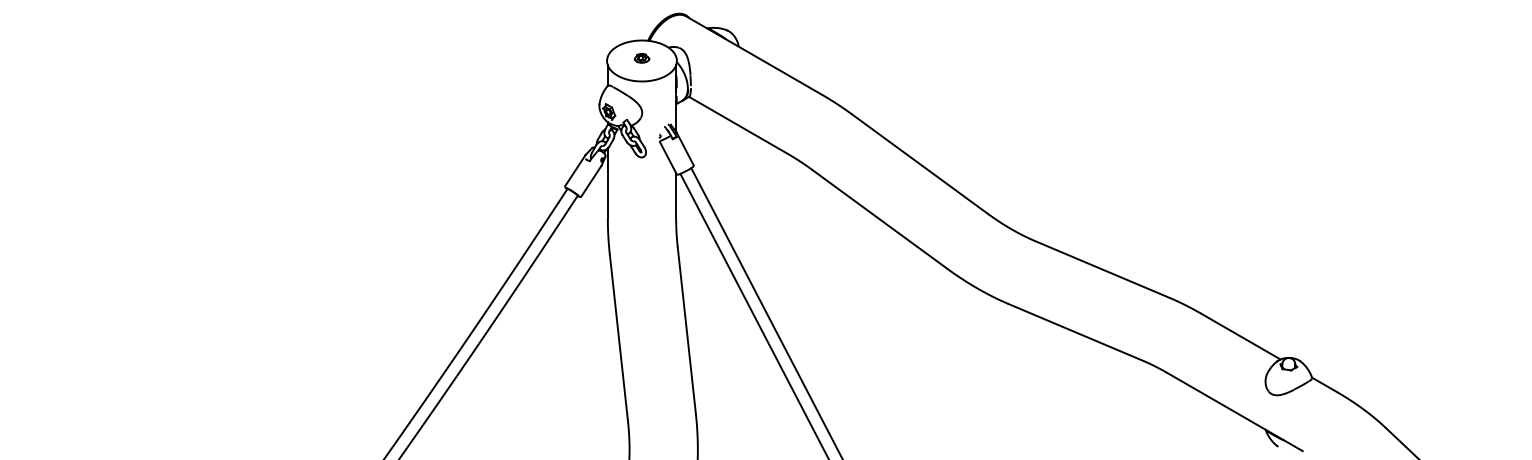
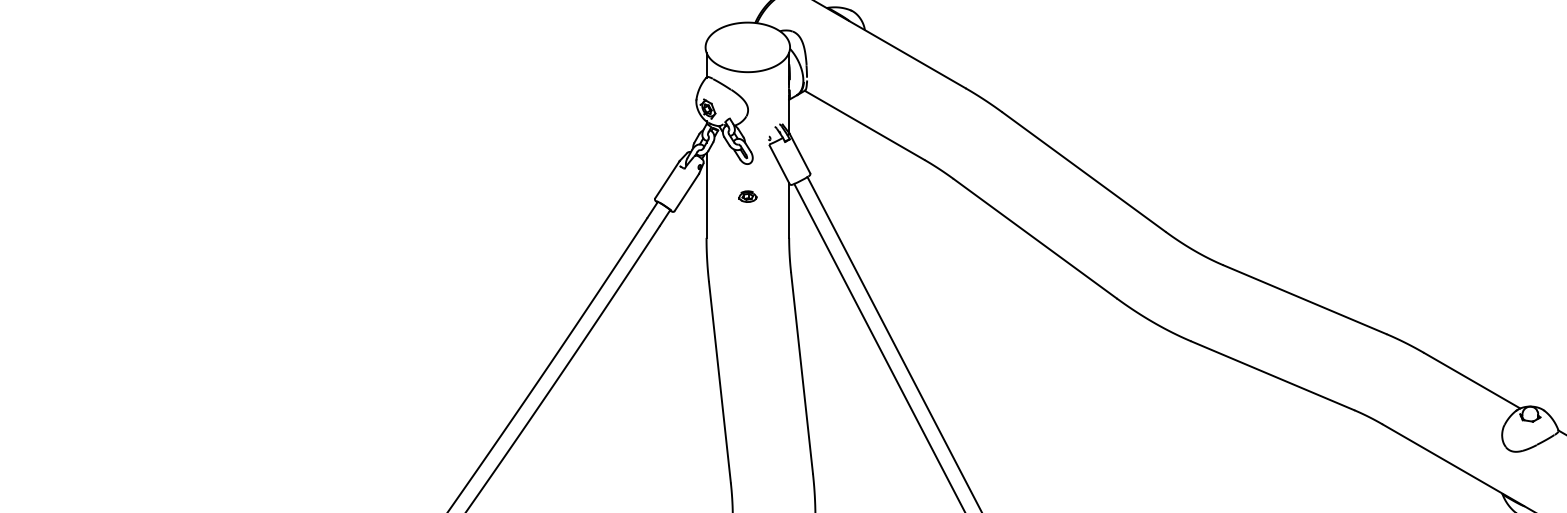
part: (641, 58) -> (747, 196), moved

